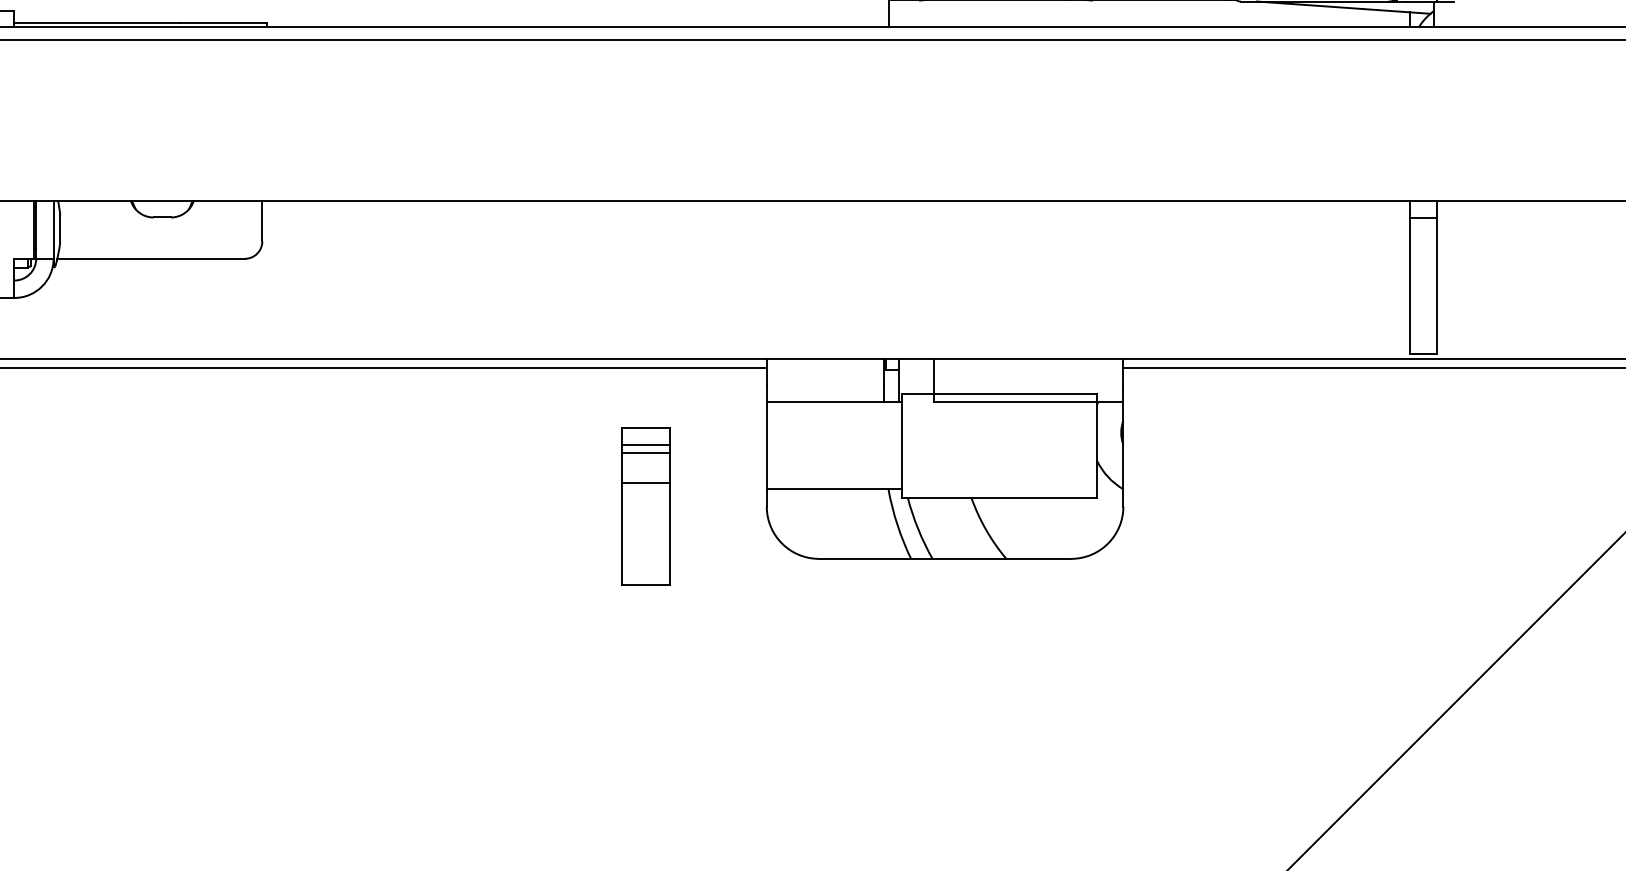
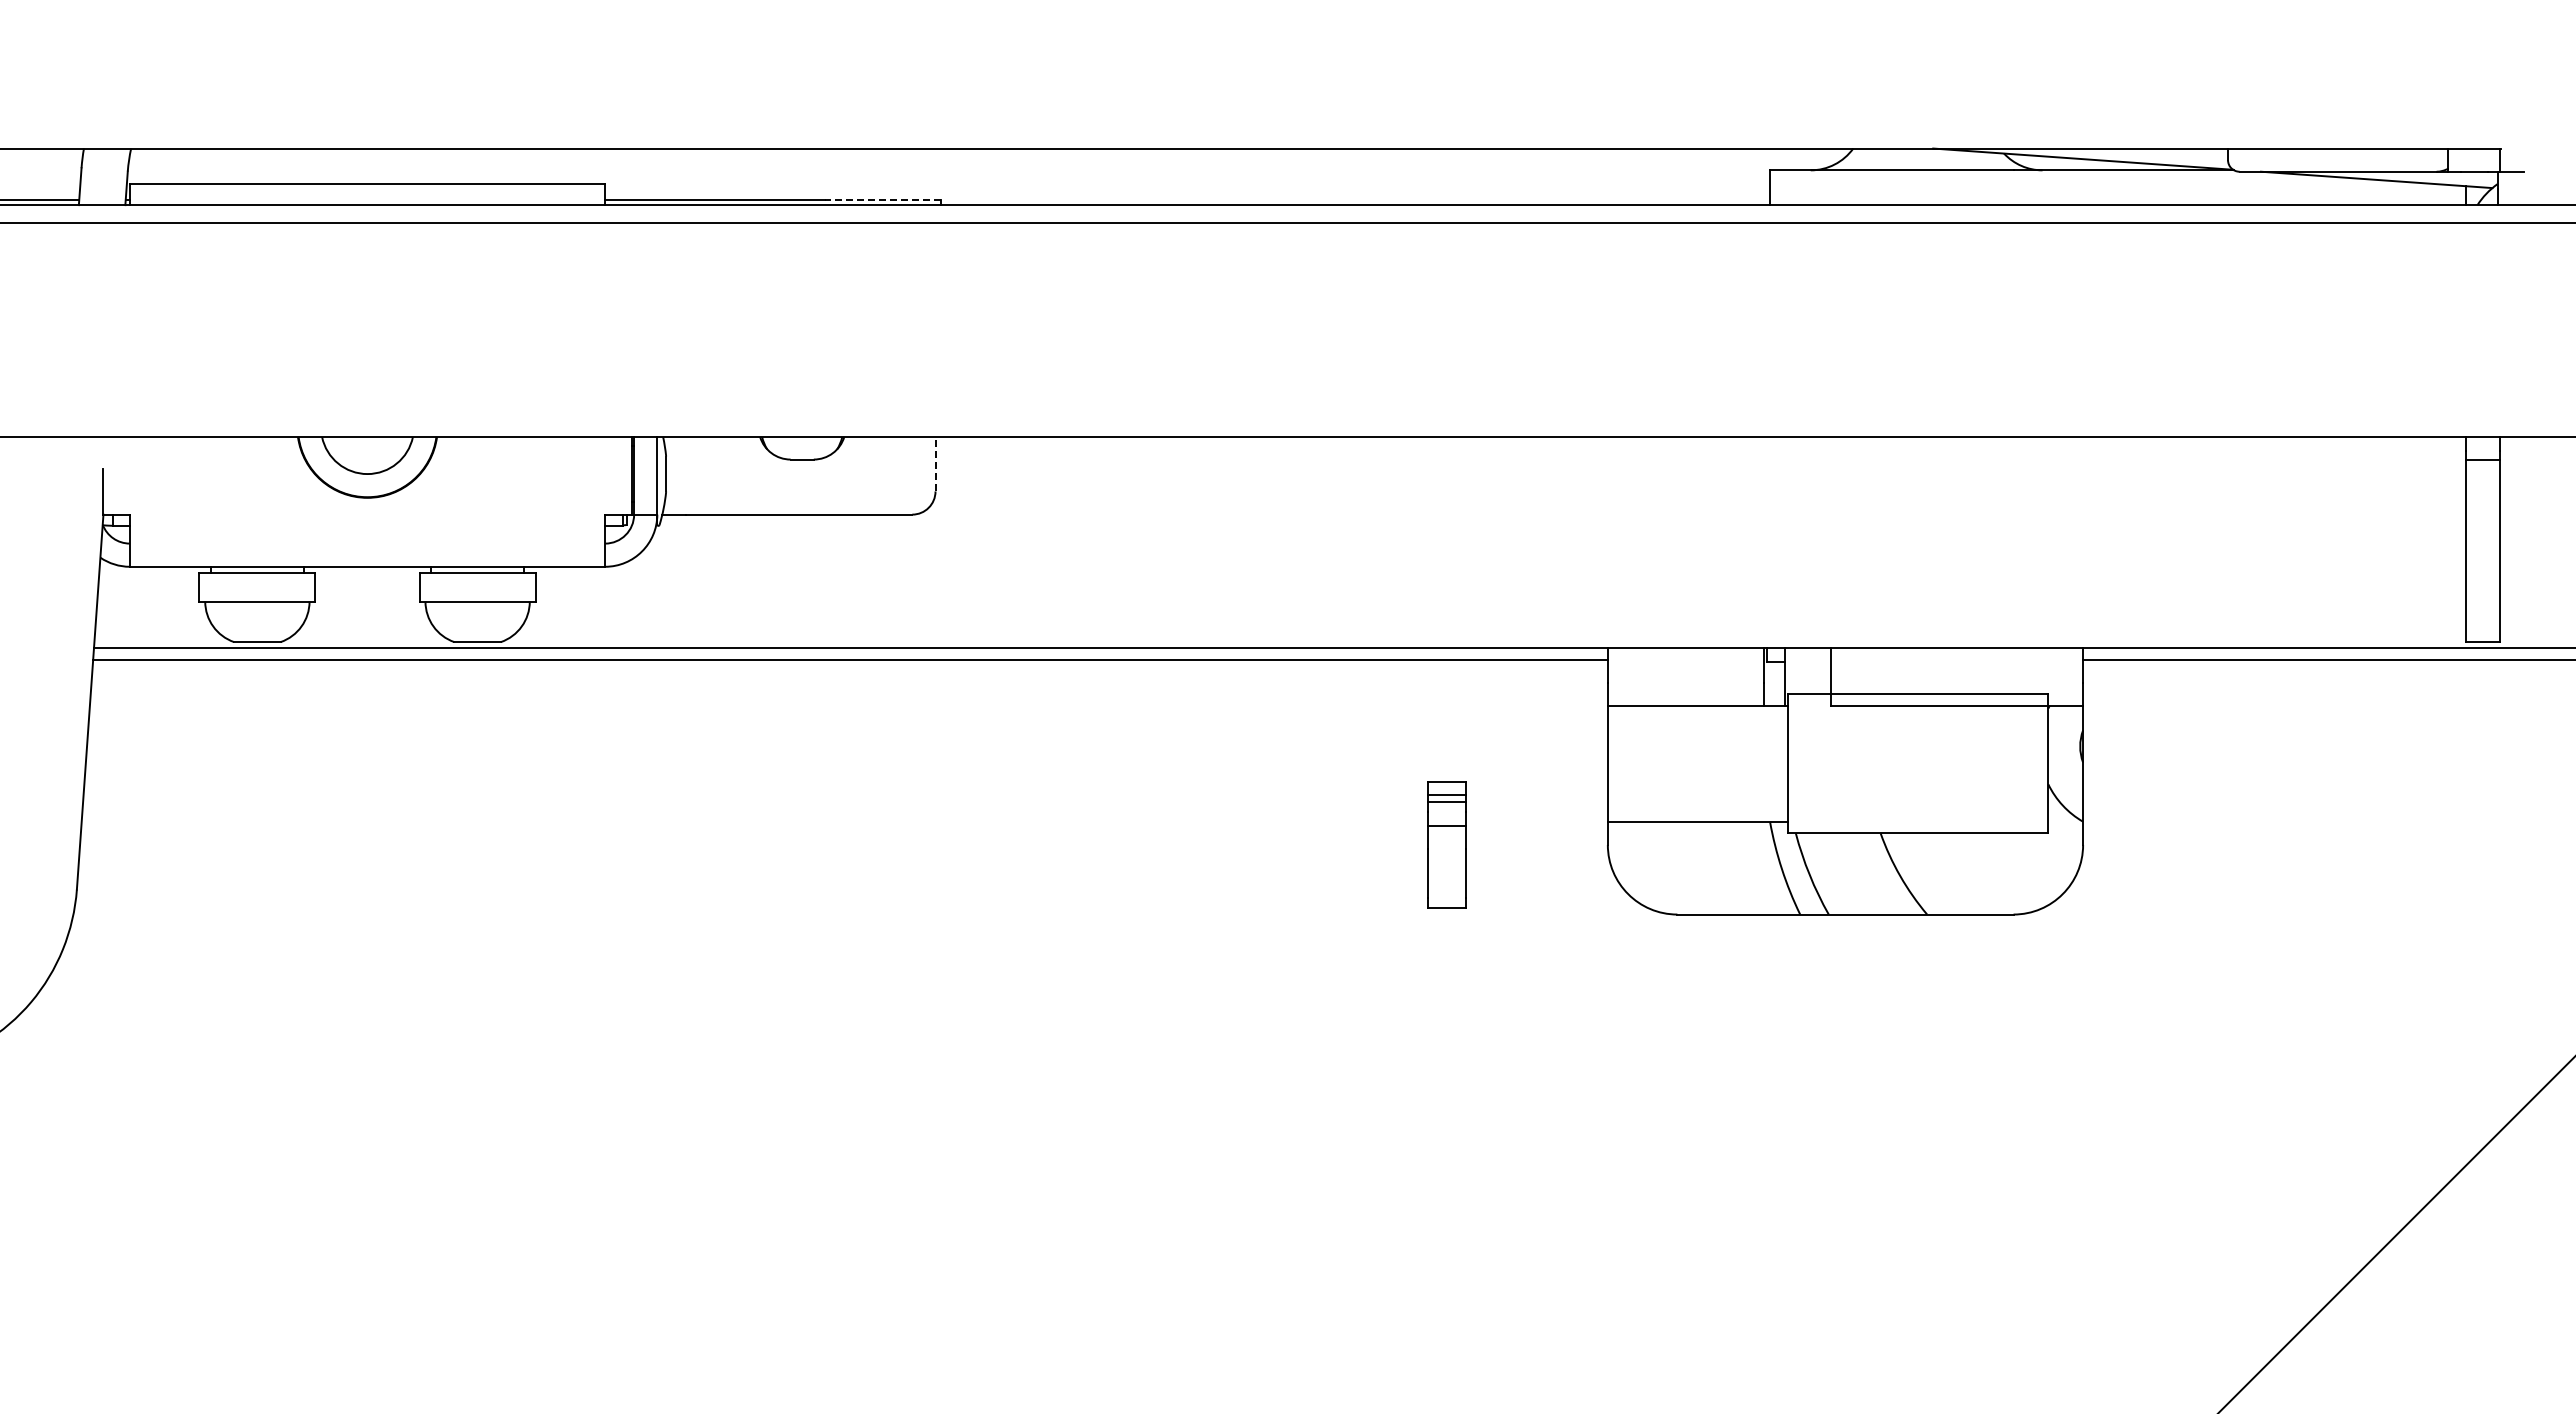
line: (223, 23) -> (883, 200), solid -> dashed
line: (262, 220) -> (935, 463), solid -> dashed
part: (645, 506) -> (1446, 844), size x0.6

